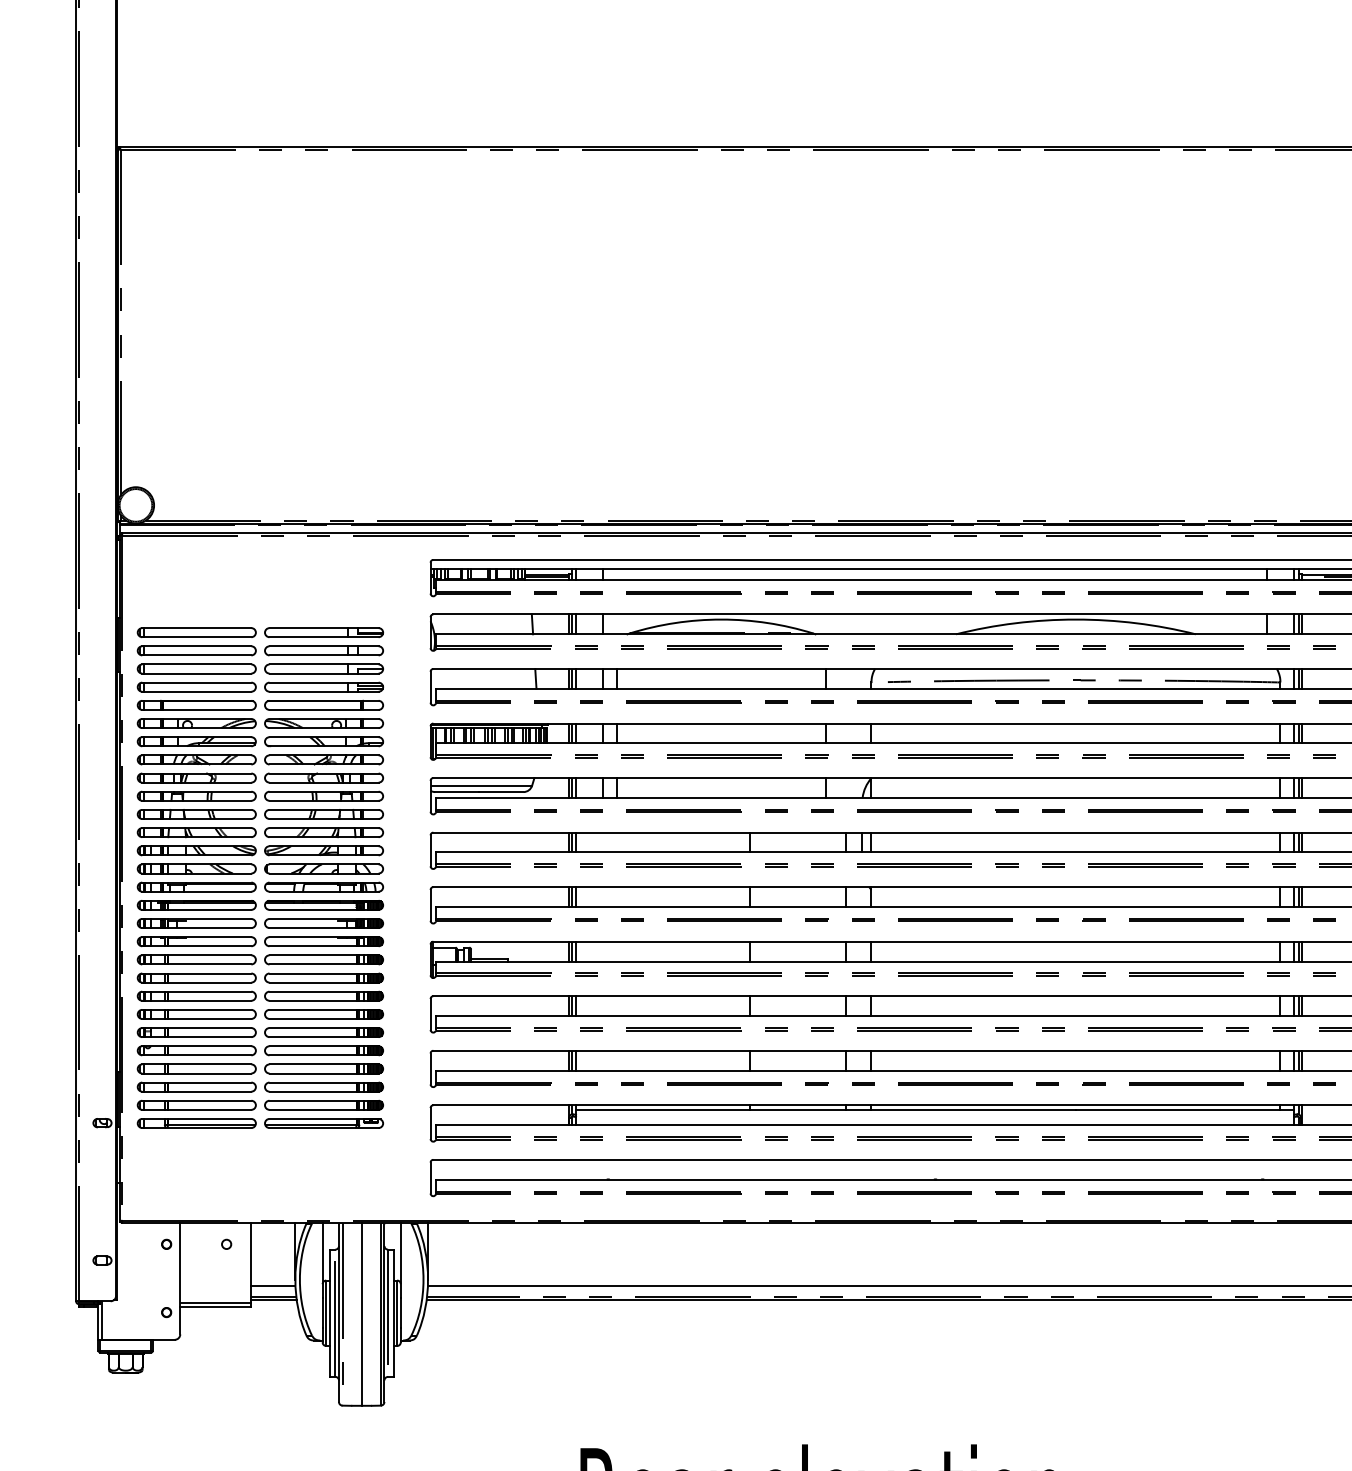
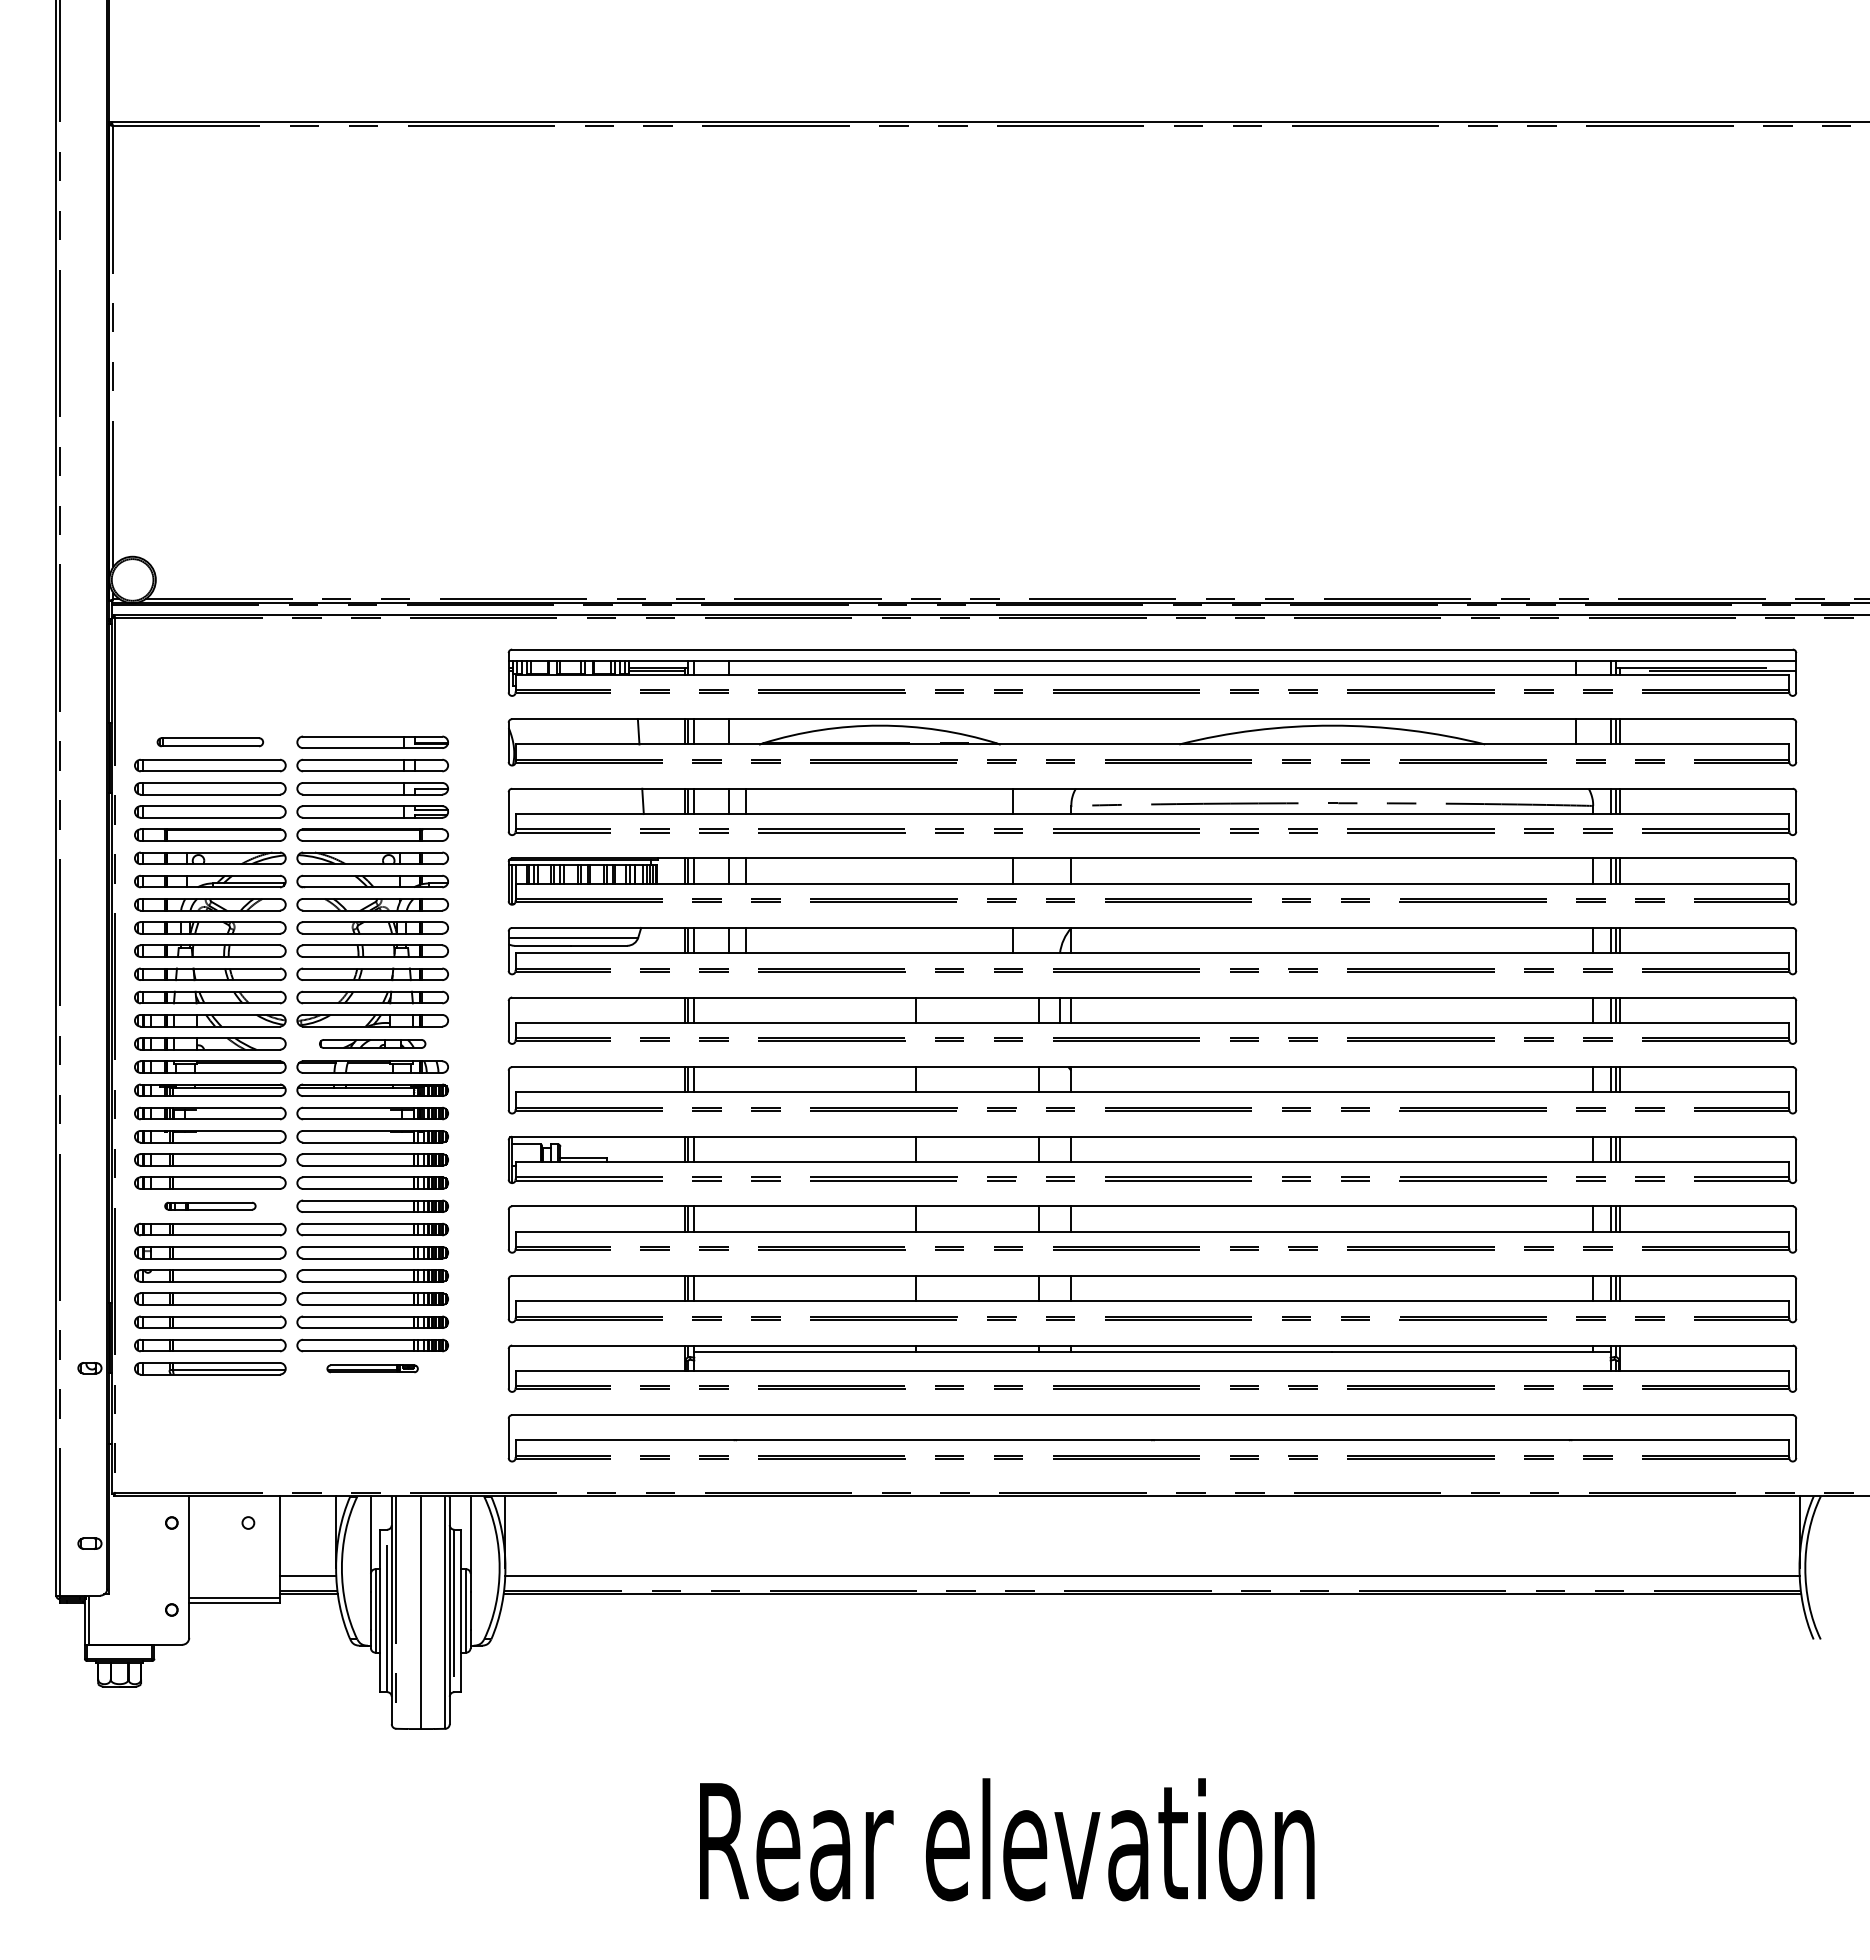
part: (196, 631) -> (210, 741), size x0.7
part: (323, 868) -> (372, 1043), size x0.7
part: (196, 995) -> (210, 1205), size x0.6
part: (323, 1123) -> (372, 1368), size x0.6

